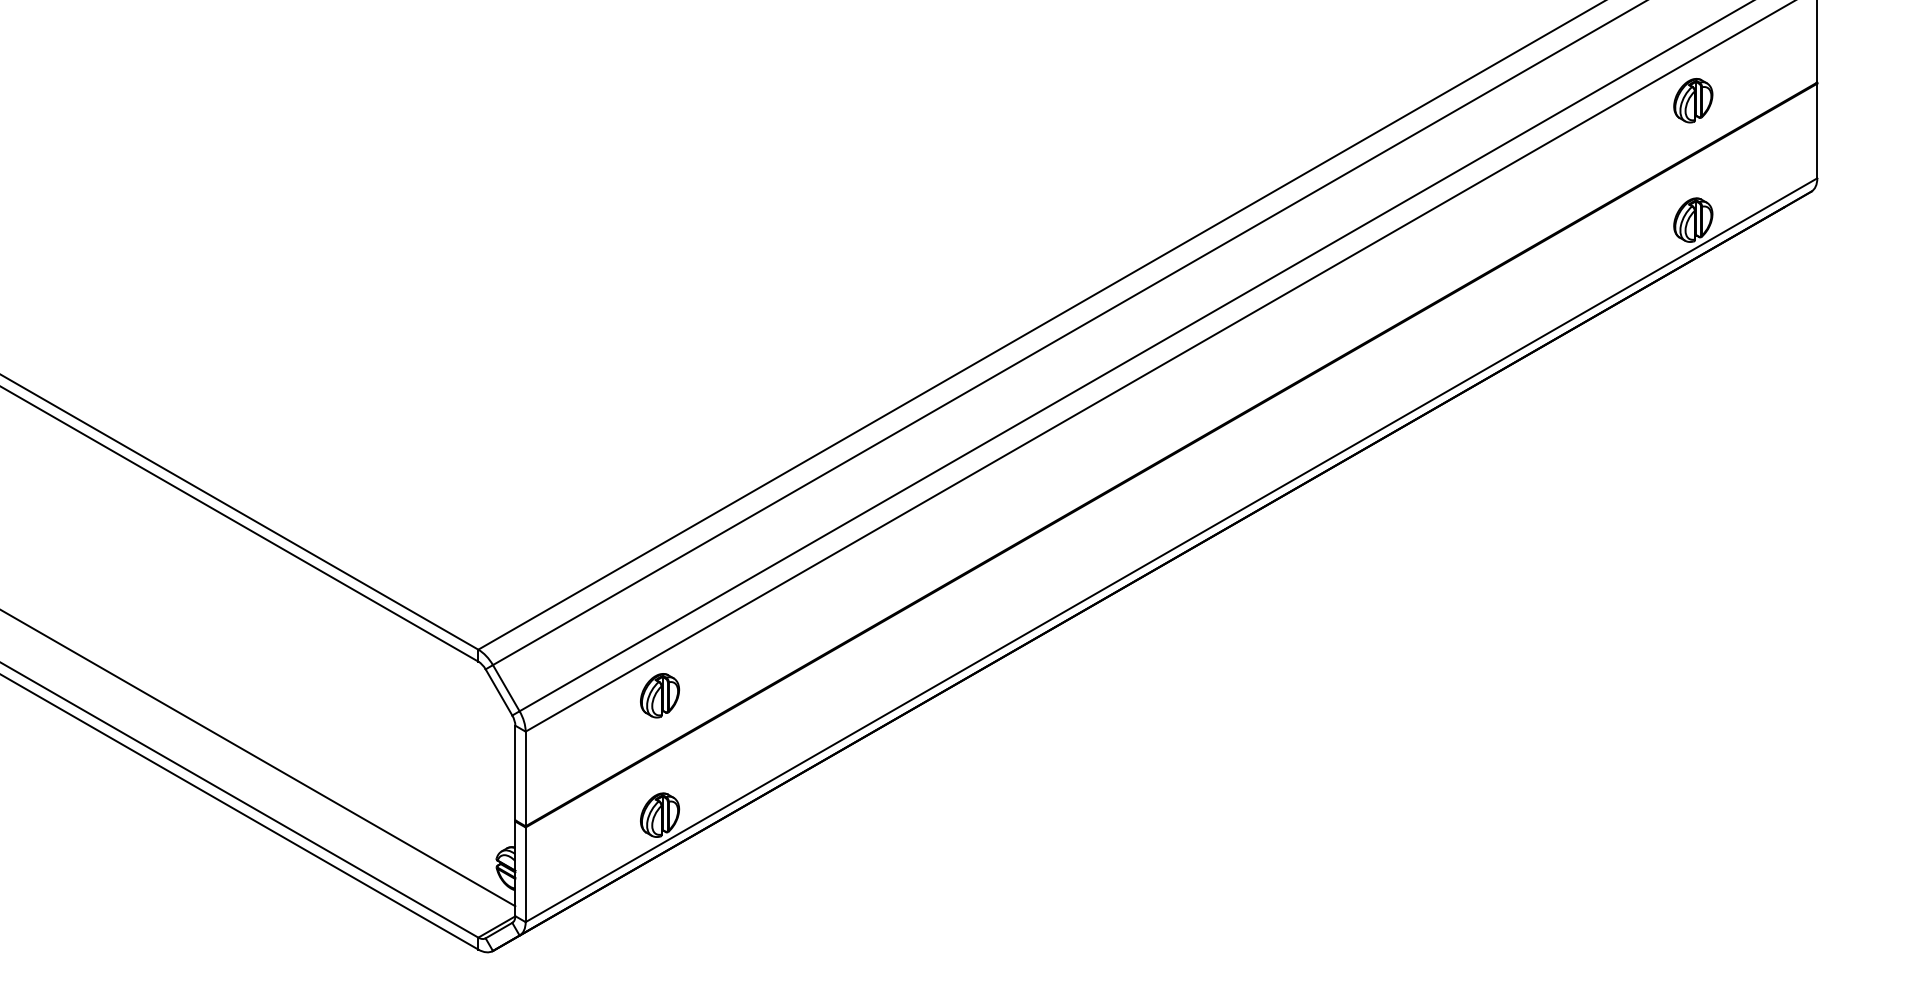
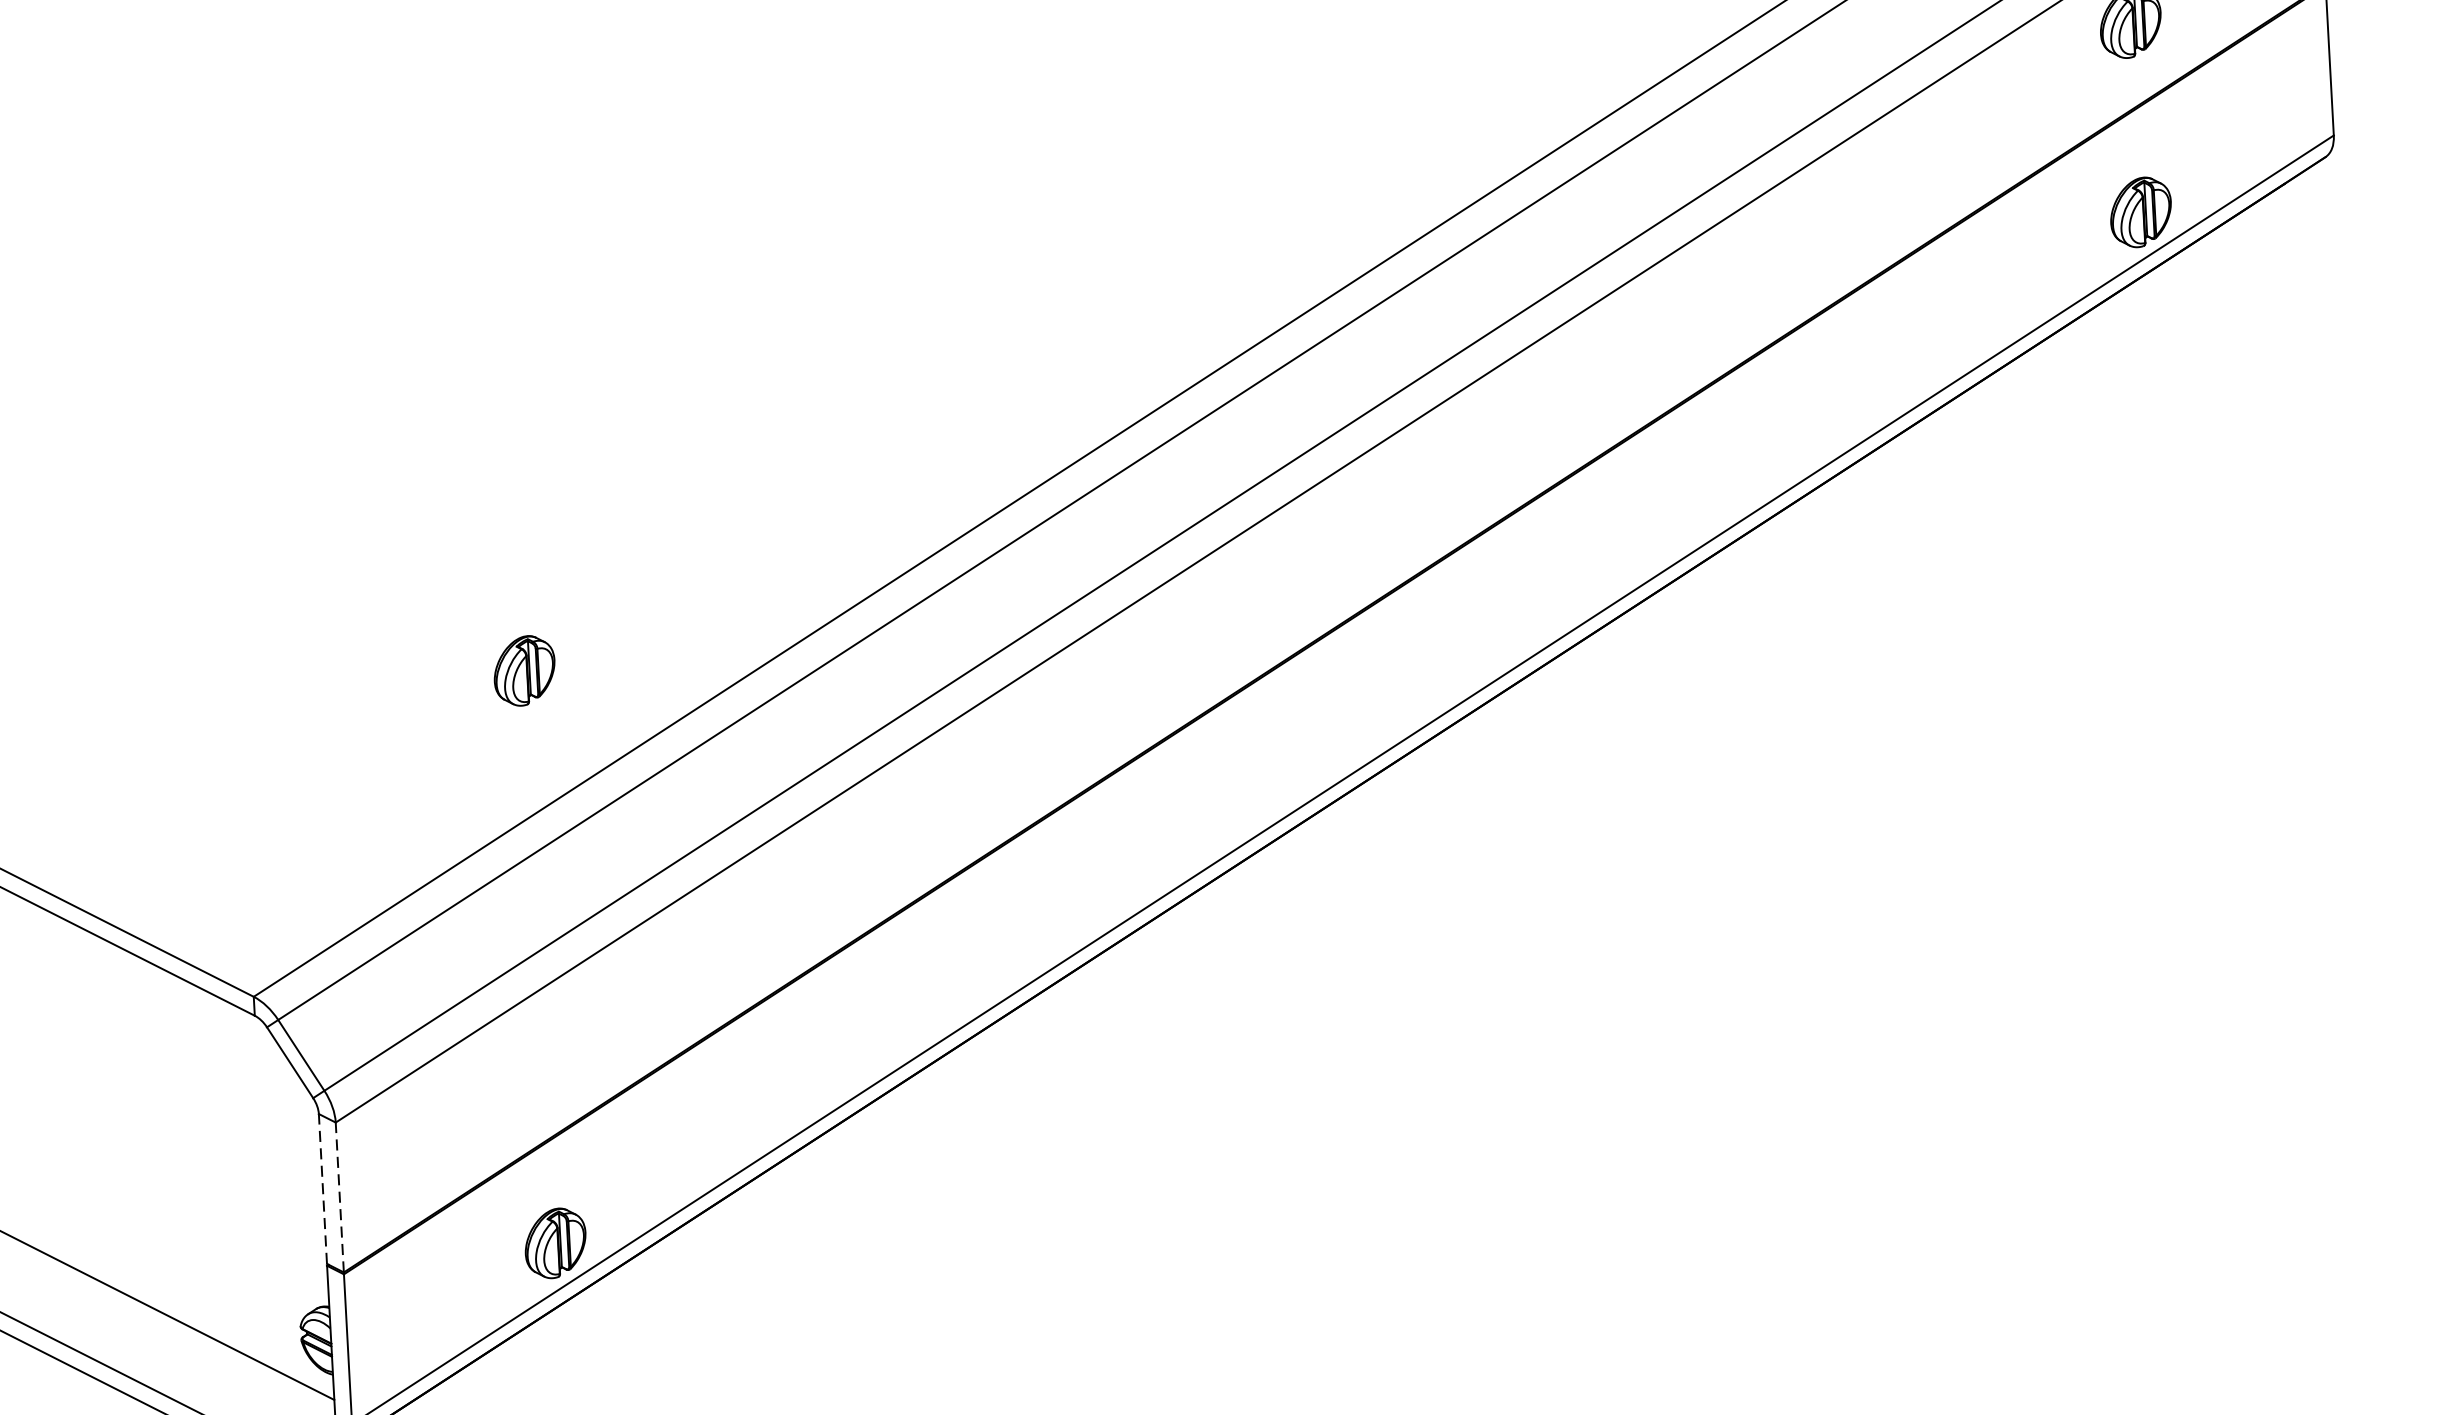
part: (660, 695) -> (525, 670), moved
line: (515, 772) -> (323, 1188), solid -> dashed
line: (525, 778) -> (339, 1196), solid -> dashed

